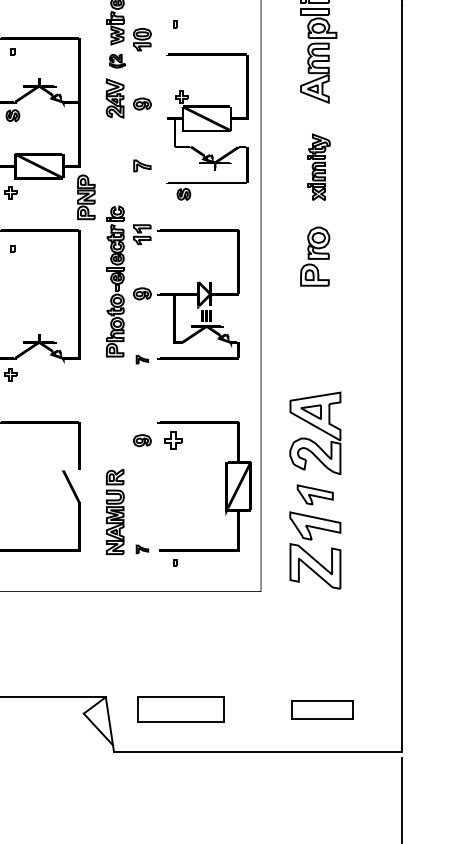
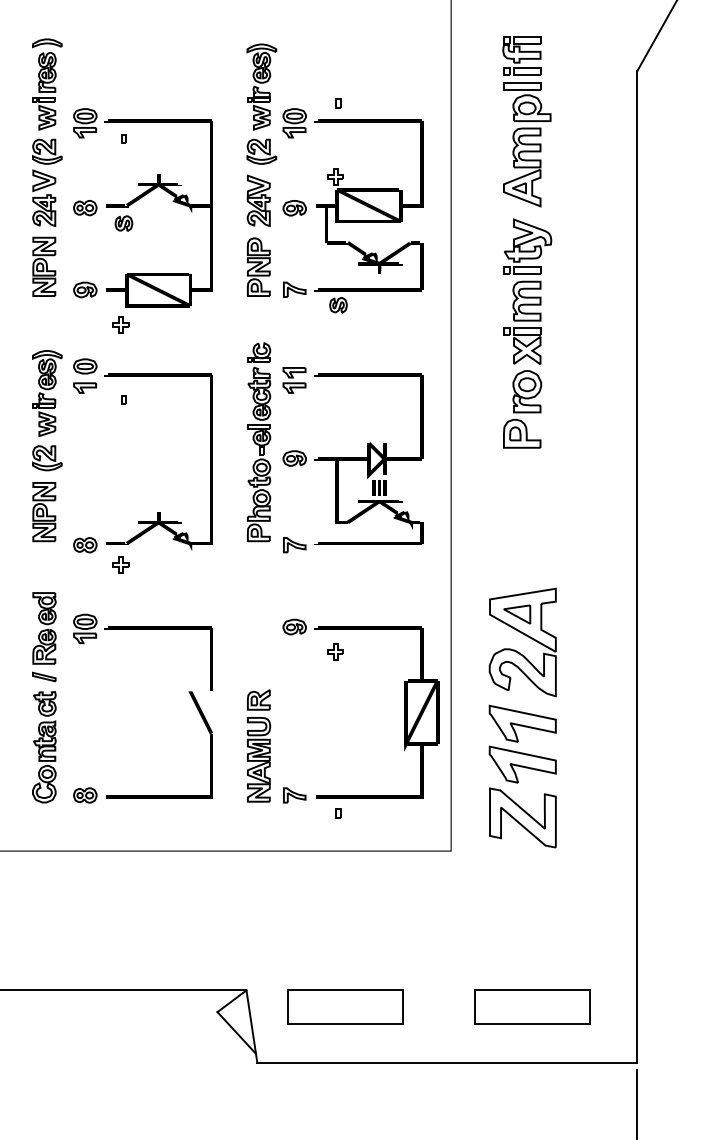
part: (117, 61) -> (261, 151), size x1.43
part: (206, 127) -> (368, 216), moved
part: (318, 167) -> (527, 291), size x1.67
part: (86, 196) -> (258, 266), moved
part: (142, 359) -> (294, 545), size x1.43
part: (142, 440) -> (294, 626), moved
part: (173, 440) -> (335, 651), size x0.71
part: (315, 494) -> (522, 723), size x1.43
part: (142, 549) -> (294, 795), size x1.43
part: (322, 709) -> (532, 1006), size x1.43

